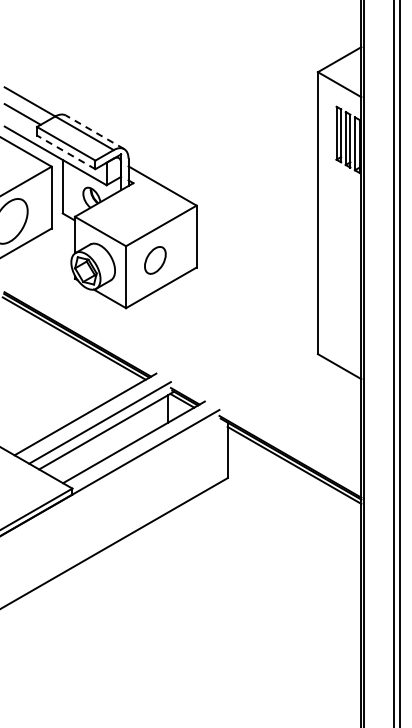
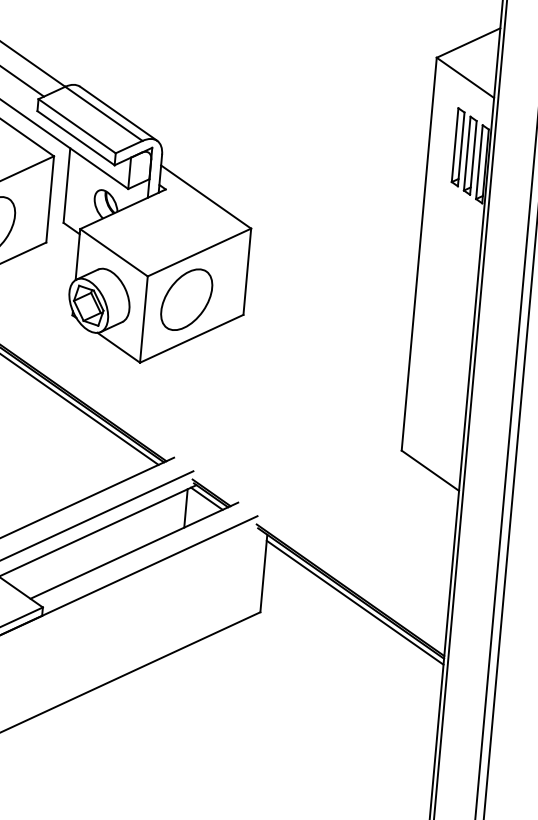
line: (94, 132) -> (117, 114), dashed -> solid
line: (66, 152) -> (76, 138), dashed -> solid
part: (155, 260) -> (186, 299), size x1.67

